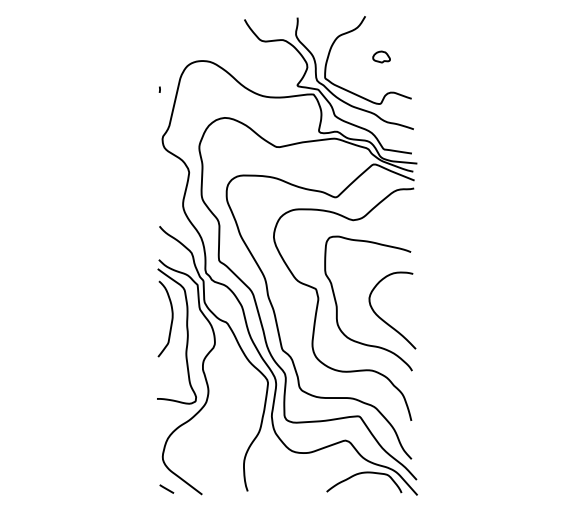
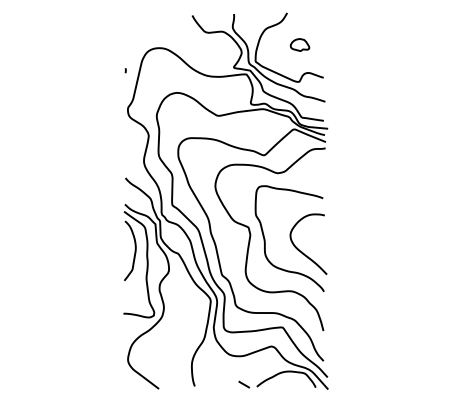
part: (380, 56) -> (299, 44), size x1.4
line: (165, 488) -> (243, 384), moved

